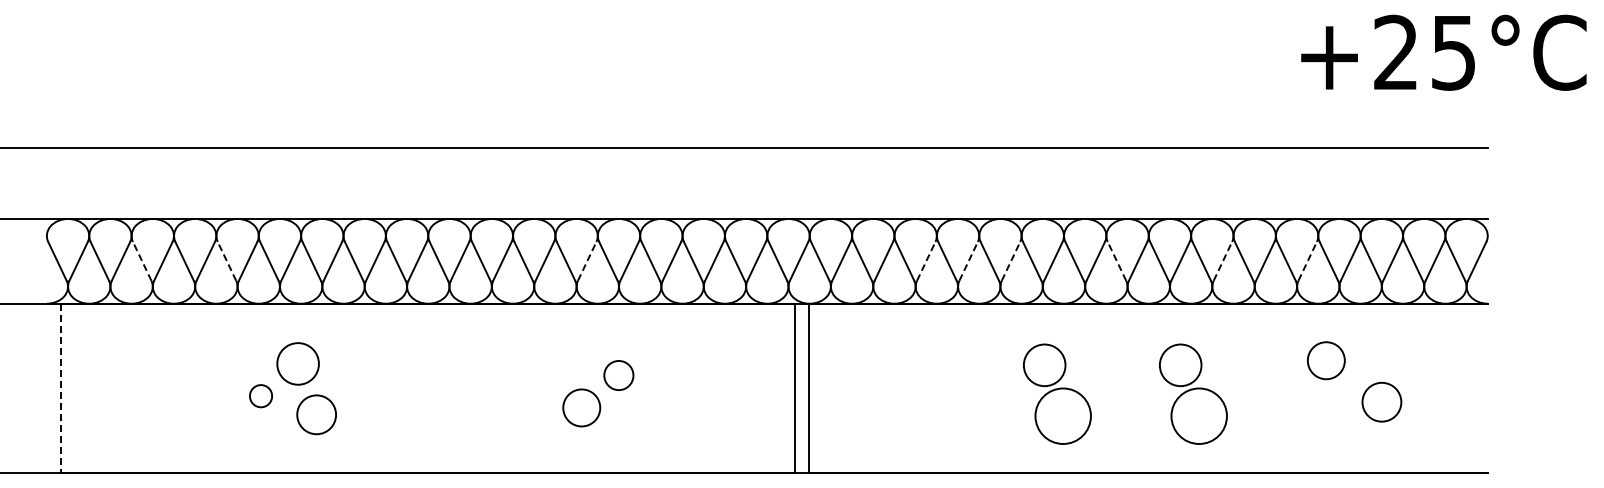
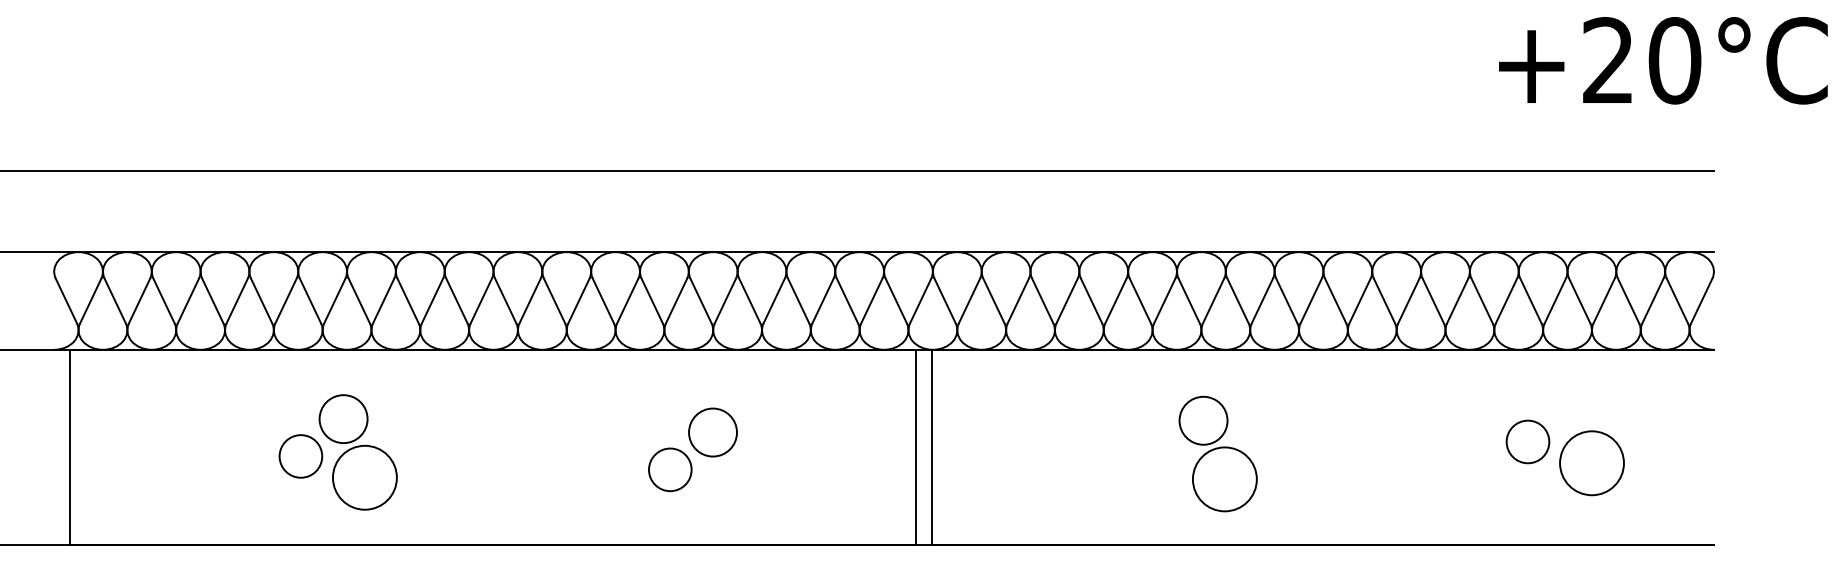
text: (1453, 52) -> (1674, 60), +25°C -> +20°C
line: (142, 260) -> (164, 300), dashed -> solid
line: (226, 260) -> (261, 300), dashed -> solid
line: (587, 260) -> (676, 300), dashed -> solid
line: (926, 260) -> (1067, 300), dashed -> solid
line: (968, 260) -> (1115, 300), dashed -> solid
line: (1011, 260) -> (1165, 300), dashed -> solid
line: (1116, 260) -> (1286, 300), dashed -> solid
line: (1223, 260) -> (1409, 300), dashed -> solid
line: (1307, 260) -> (1506, 300), dashed -> solid
circle: (1326, 360) -> (1528, 441), moved
circle: (618, 375) -> (712, 432), size x1.43
line: (60, 388) -> (69, 447), dashed -> solid
part: (1193, 393) -> (1374, 453), removed
circle: (260, 395) -> (300, 455), size x1.67
circle: (1381, 401) -> (1591, 462), size x1.43
circle: (316, 414) -> (364, 477), size x1.43

